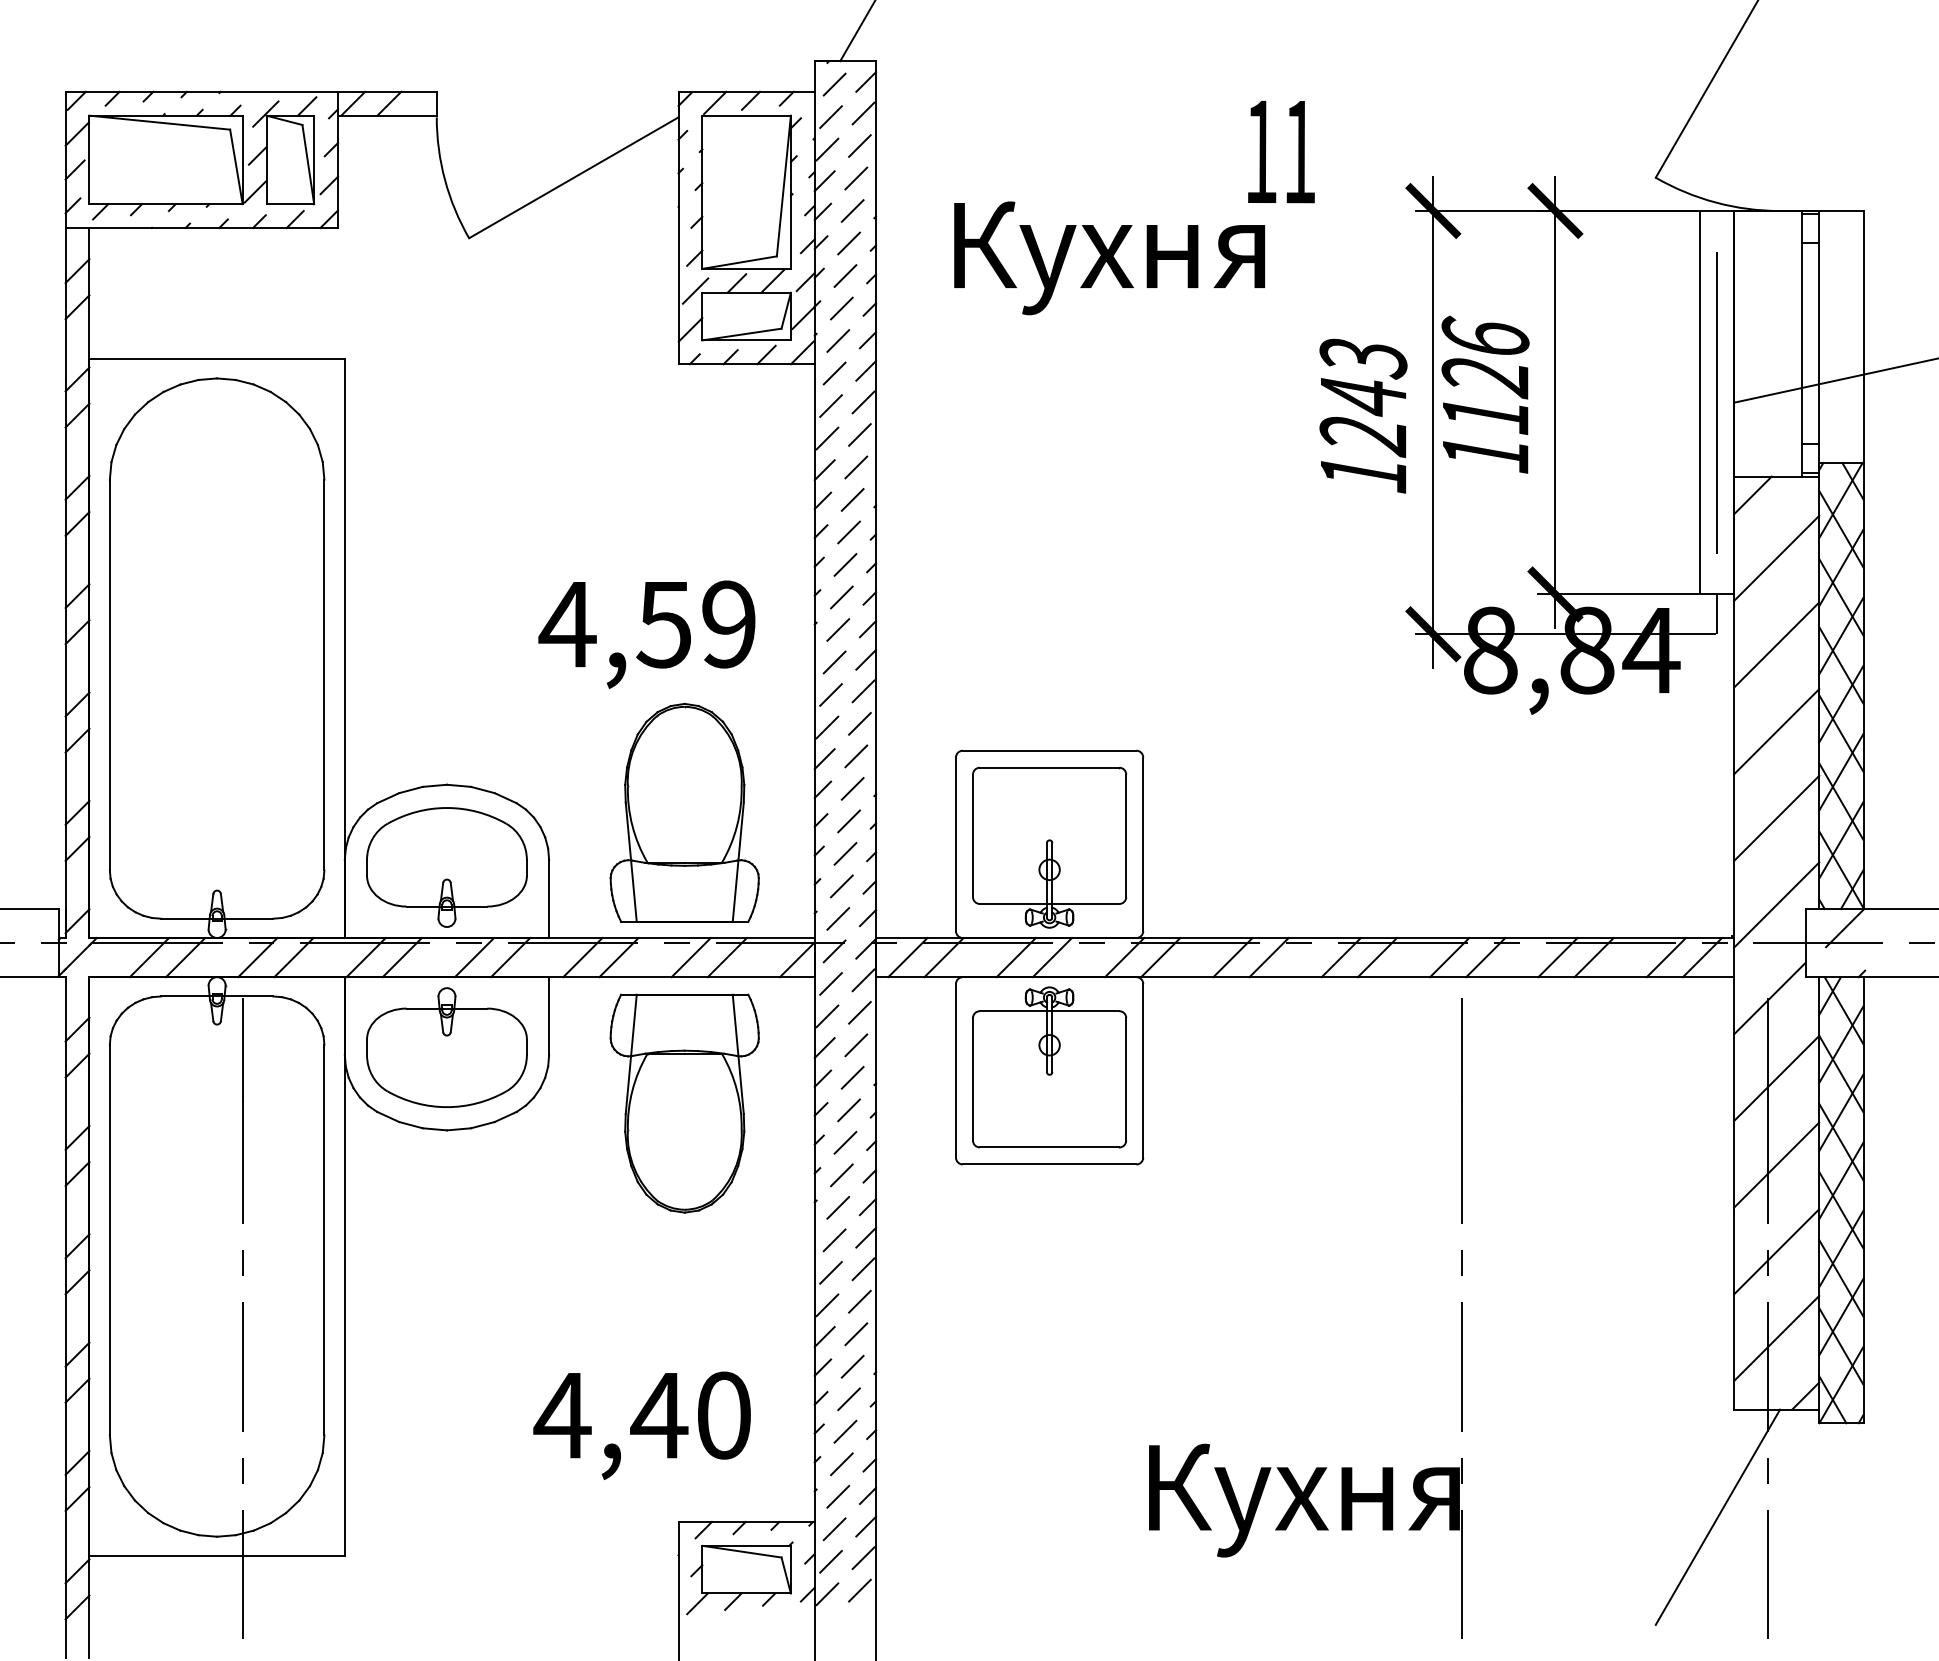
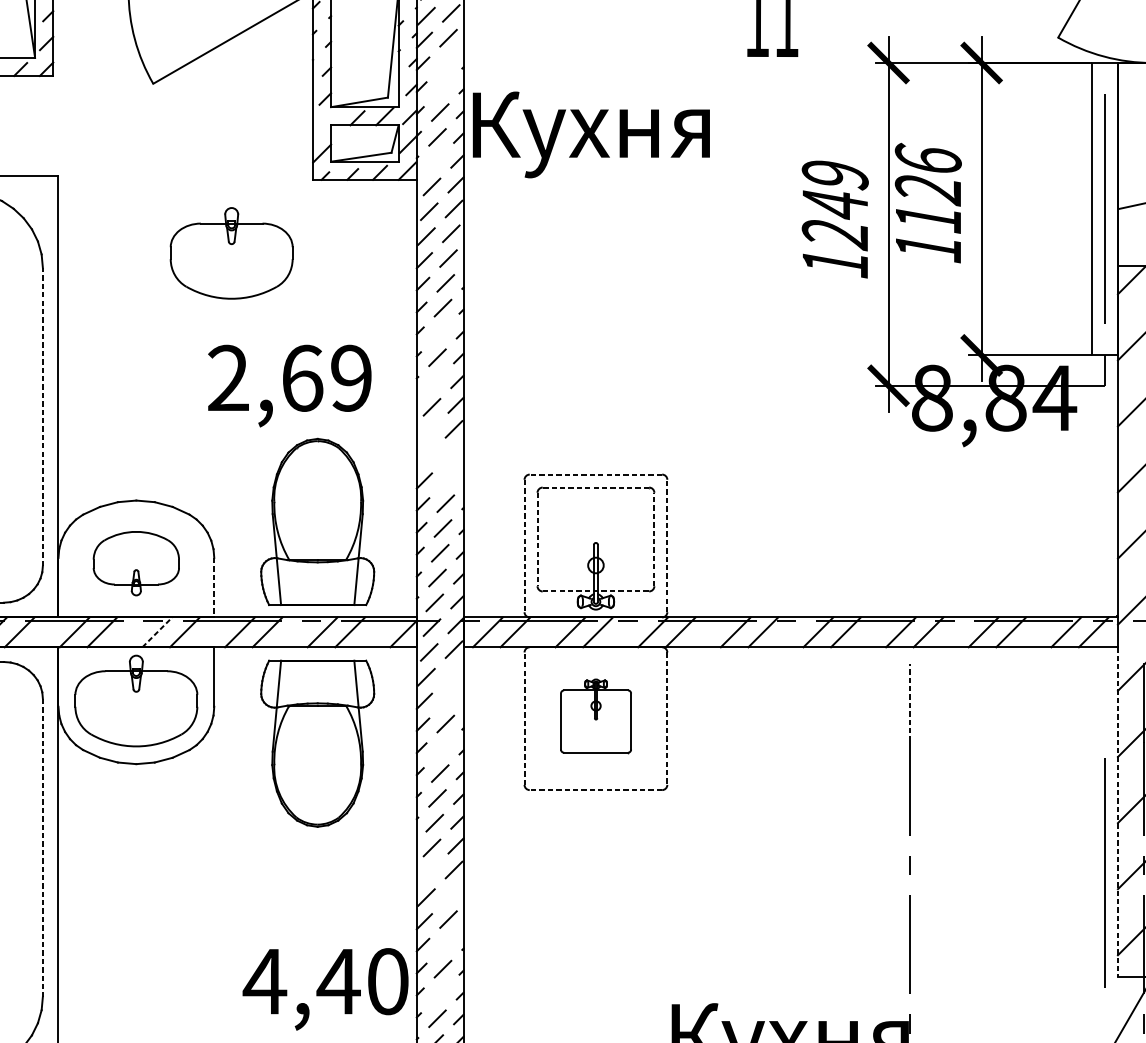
line: (852, 210) -> (445, 62), removed
line: (848, 243) -> (442, 87), removed
text: (1109, 258) -> (591, 135), moved
line: (695, 290) -> (325, 123), removed
line: (838, 340) -> (434, 161), removed
text: (1363, 358) -> (835, 175), 1243 -> 1249
part: (571, 460) -> (231, 253), added
line: (845, 564) -> (440, 332), removed
text: (615, 624) -> (264, 378), 4,59 -> 2,69
line: (838, 629) -> (434, 382), removed
line: (324, 674) -> (42, 416), solid -> dashed
line: (830, 694) -> (428, 431), removed
line: (859, 723) -> (450, 453), removed
line: (827, 727) -> (426, 456), removed
line: (1049, 750) -> (595, 474), solid -> dashed
line: (856, 756) -> (448, 479), removed
line: (1049, 767) -> (595, 487), solid -> dashed
line: (1126, 835) -> (654, 539), solid -> dashed
line: (973, 836) -> (537, 540), solid -> dashed
line: (955, 844) -> (524, 546), solid -> dashed
line: (1143, 844) -> (667, 546), solid -> dashed
part: (446, 867) -> (136, 563), size x0.7
line: (549, 899) -> (214, 588), solid -> dashed
line: (1049, 903) -> (595, 591), solid -> dashed
line: (474, 957) -> (157, 632), solid -> dashed
line: (859, 1012) -> (450, 674), removed
line: (856, 1045) -> (448, 699), removed
line: (1461, 1049) -> (910, 702), solid -> dashed
part: (1049, 1067) -> (595, 716), size x0.6
line: (955, 1070) -> (524, 718), solid -> dashed
line: (1143, 1070) -> (667, 718), solid -> dashed
line: (848, 1110) -> (442, 748), removed
line: (1049, 1164) -> (595, 790), solid -> dashed
line: (1734, 1193) -> (1118, 812), solid -> dashed
line: (324, 1240) -> (42, 848), solid -> dashed
line: (830, 1272) -> (428, 872), removed
line: (1716, 1272) -> (1104, 872), added
line: (859, 1301) -> (450, 894), removed
line: (852, 1366) -> (445, 944), removed
text: (641, 1425) -> (325, 989), moved
line: (845, 1431) -> (440, 993), removed

